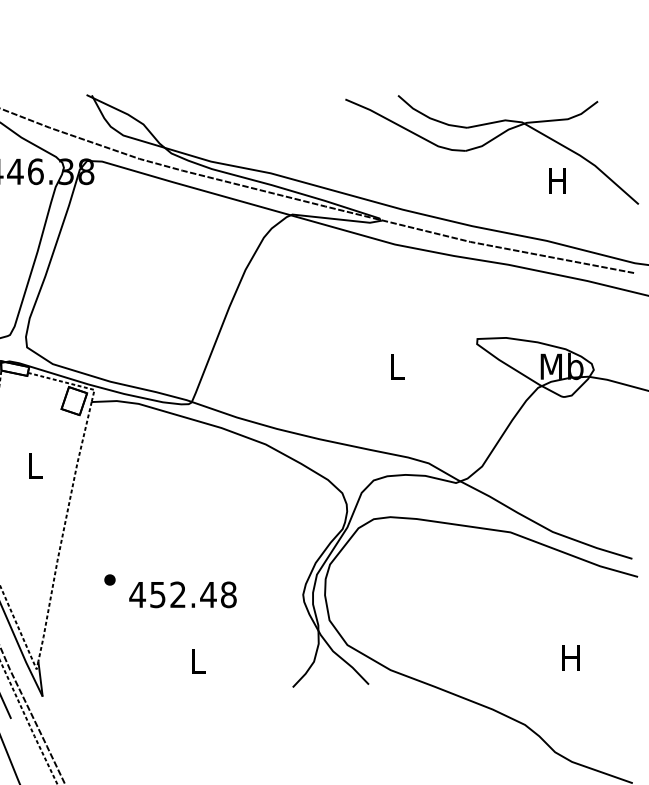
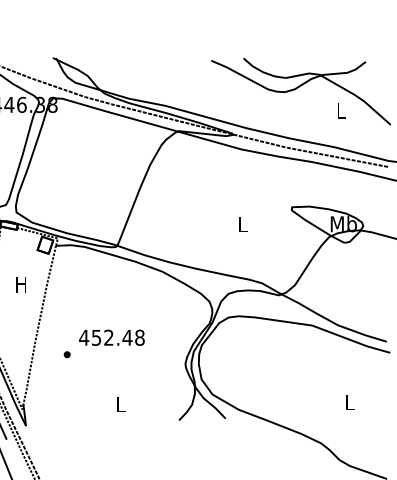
text: (556, 180) -> (340, 110), H -> L
text: (33, 465) -> (20, 284), L -> H
text: (182, 594) -> (111, 337), moved
text: (571, 658) -> (349, 402), H -> L

